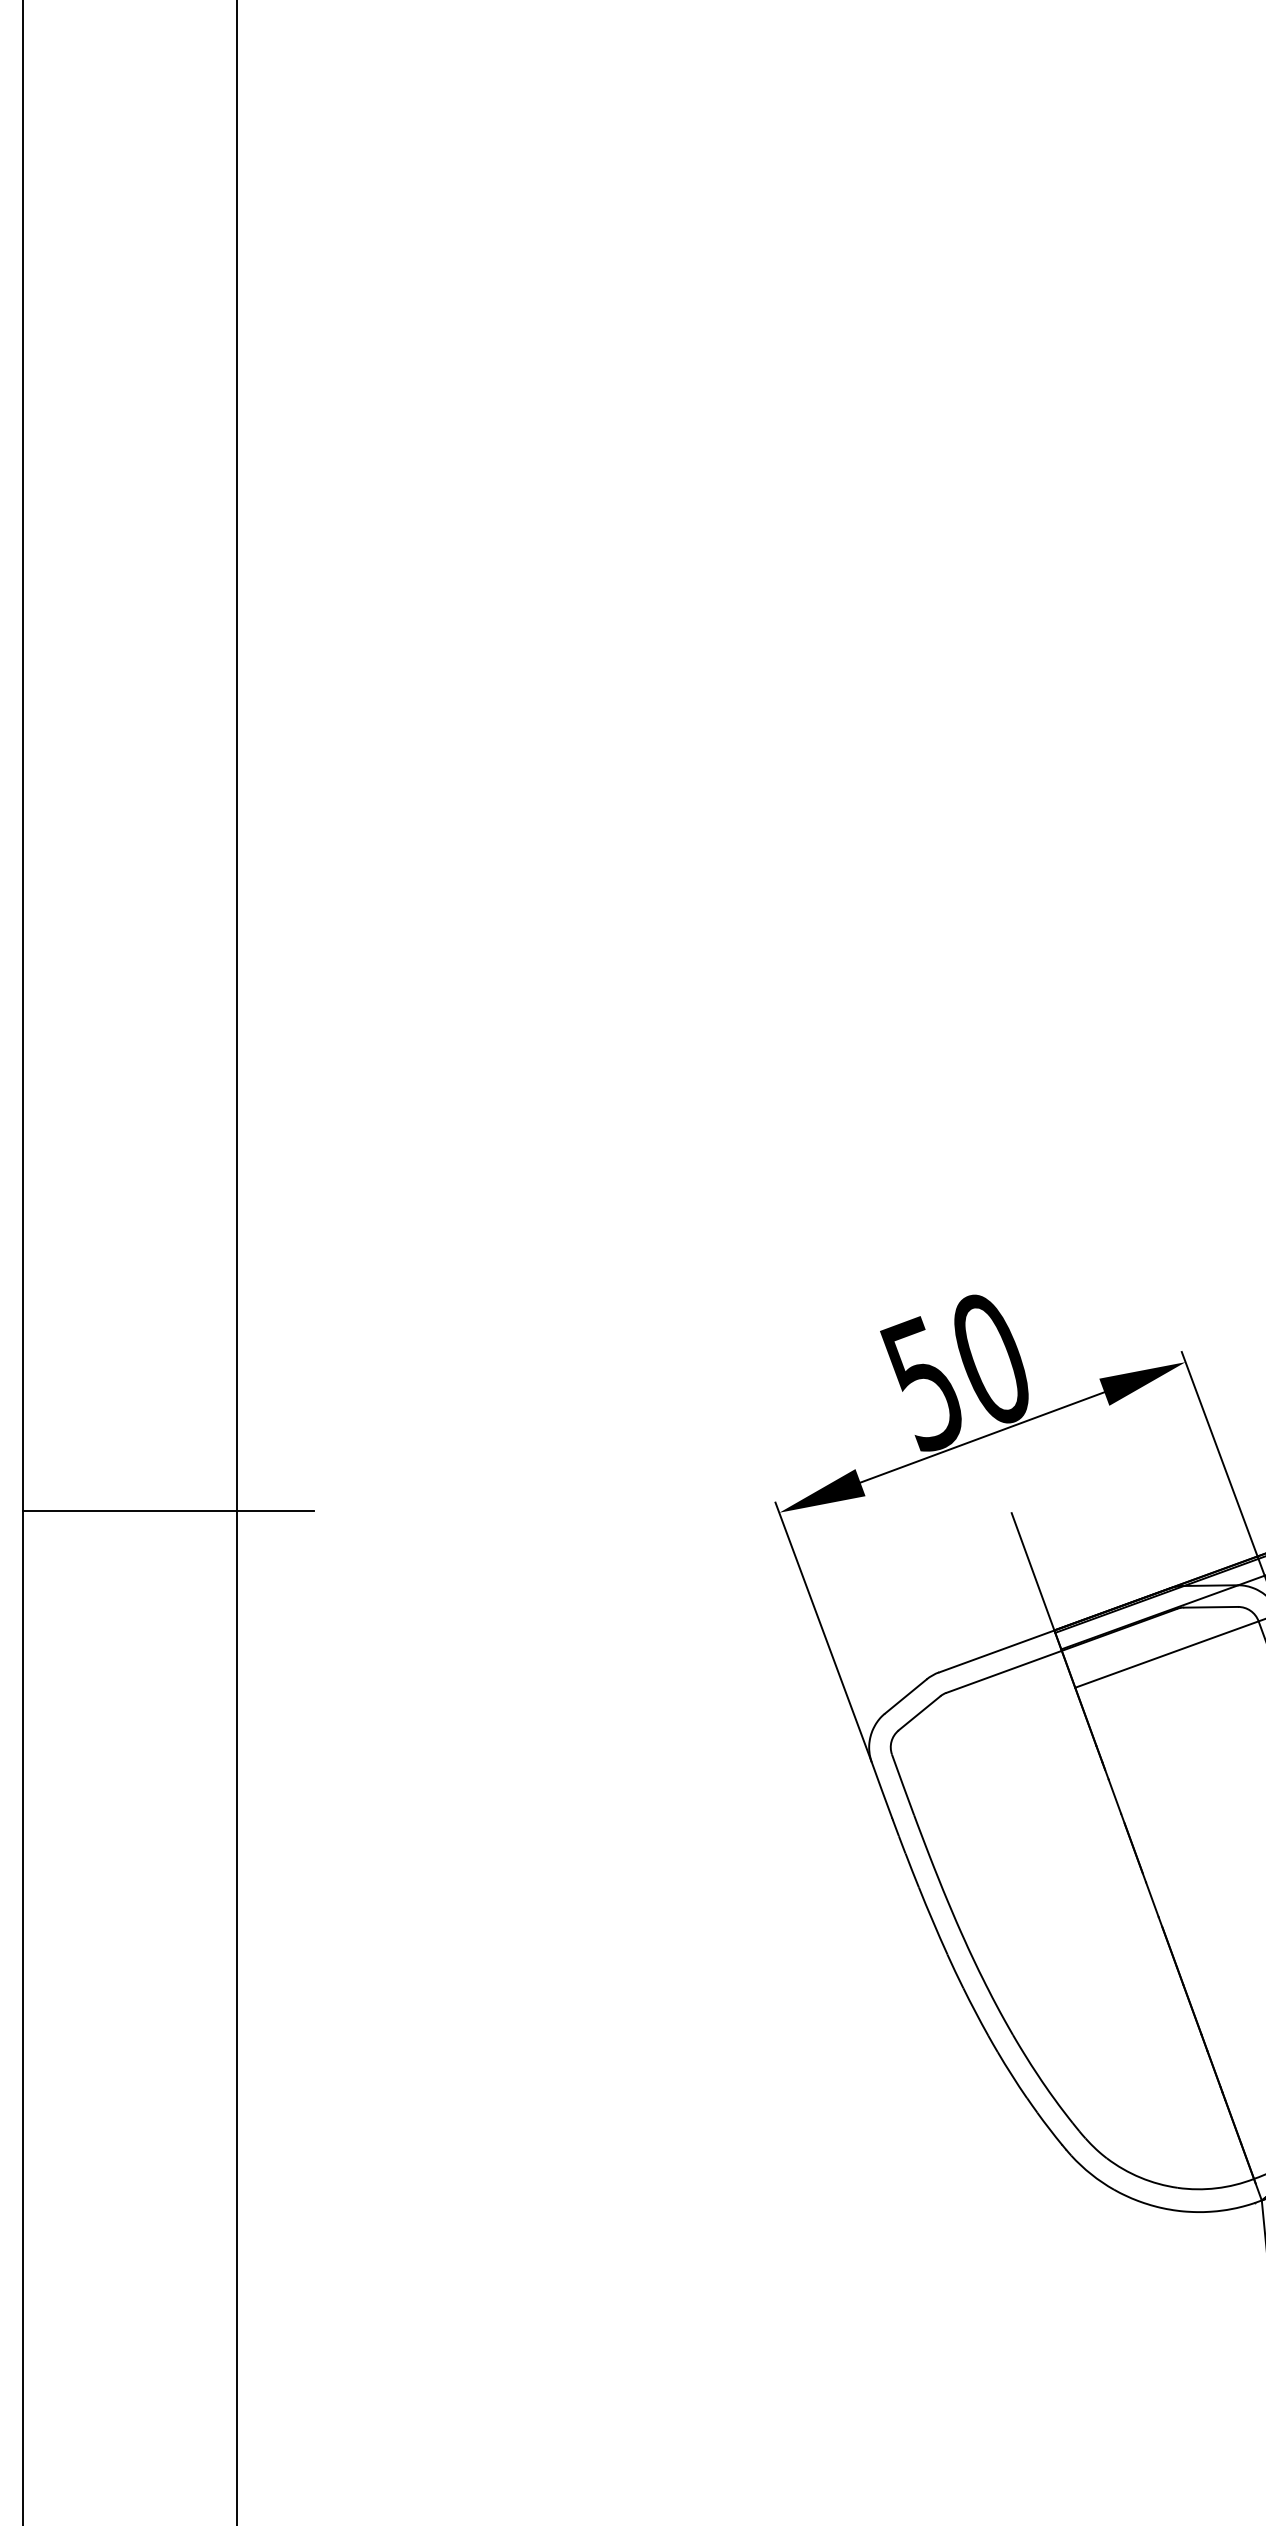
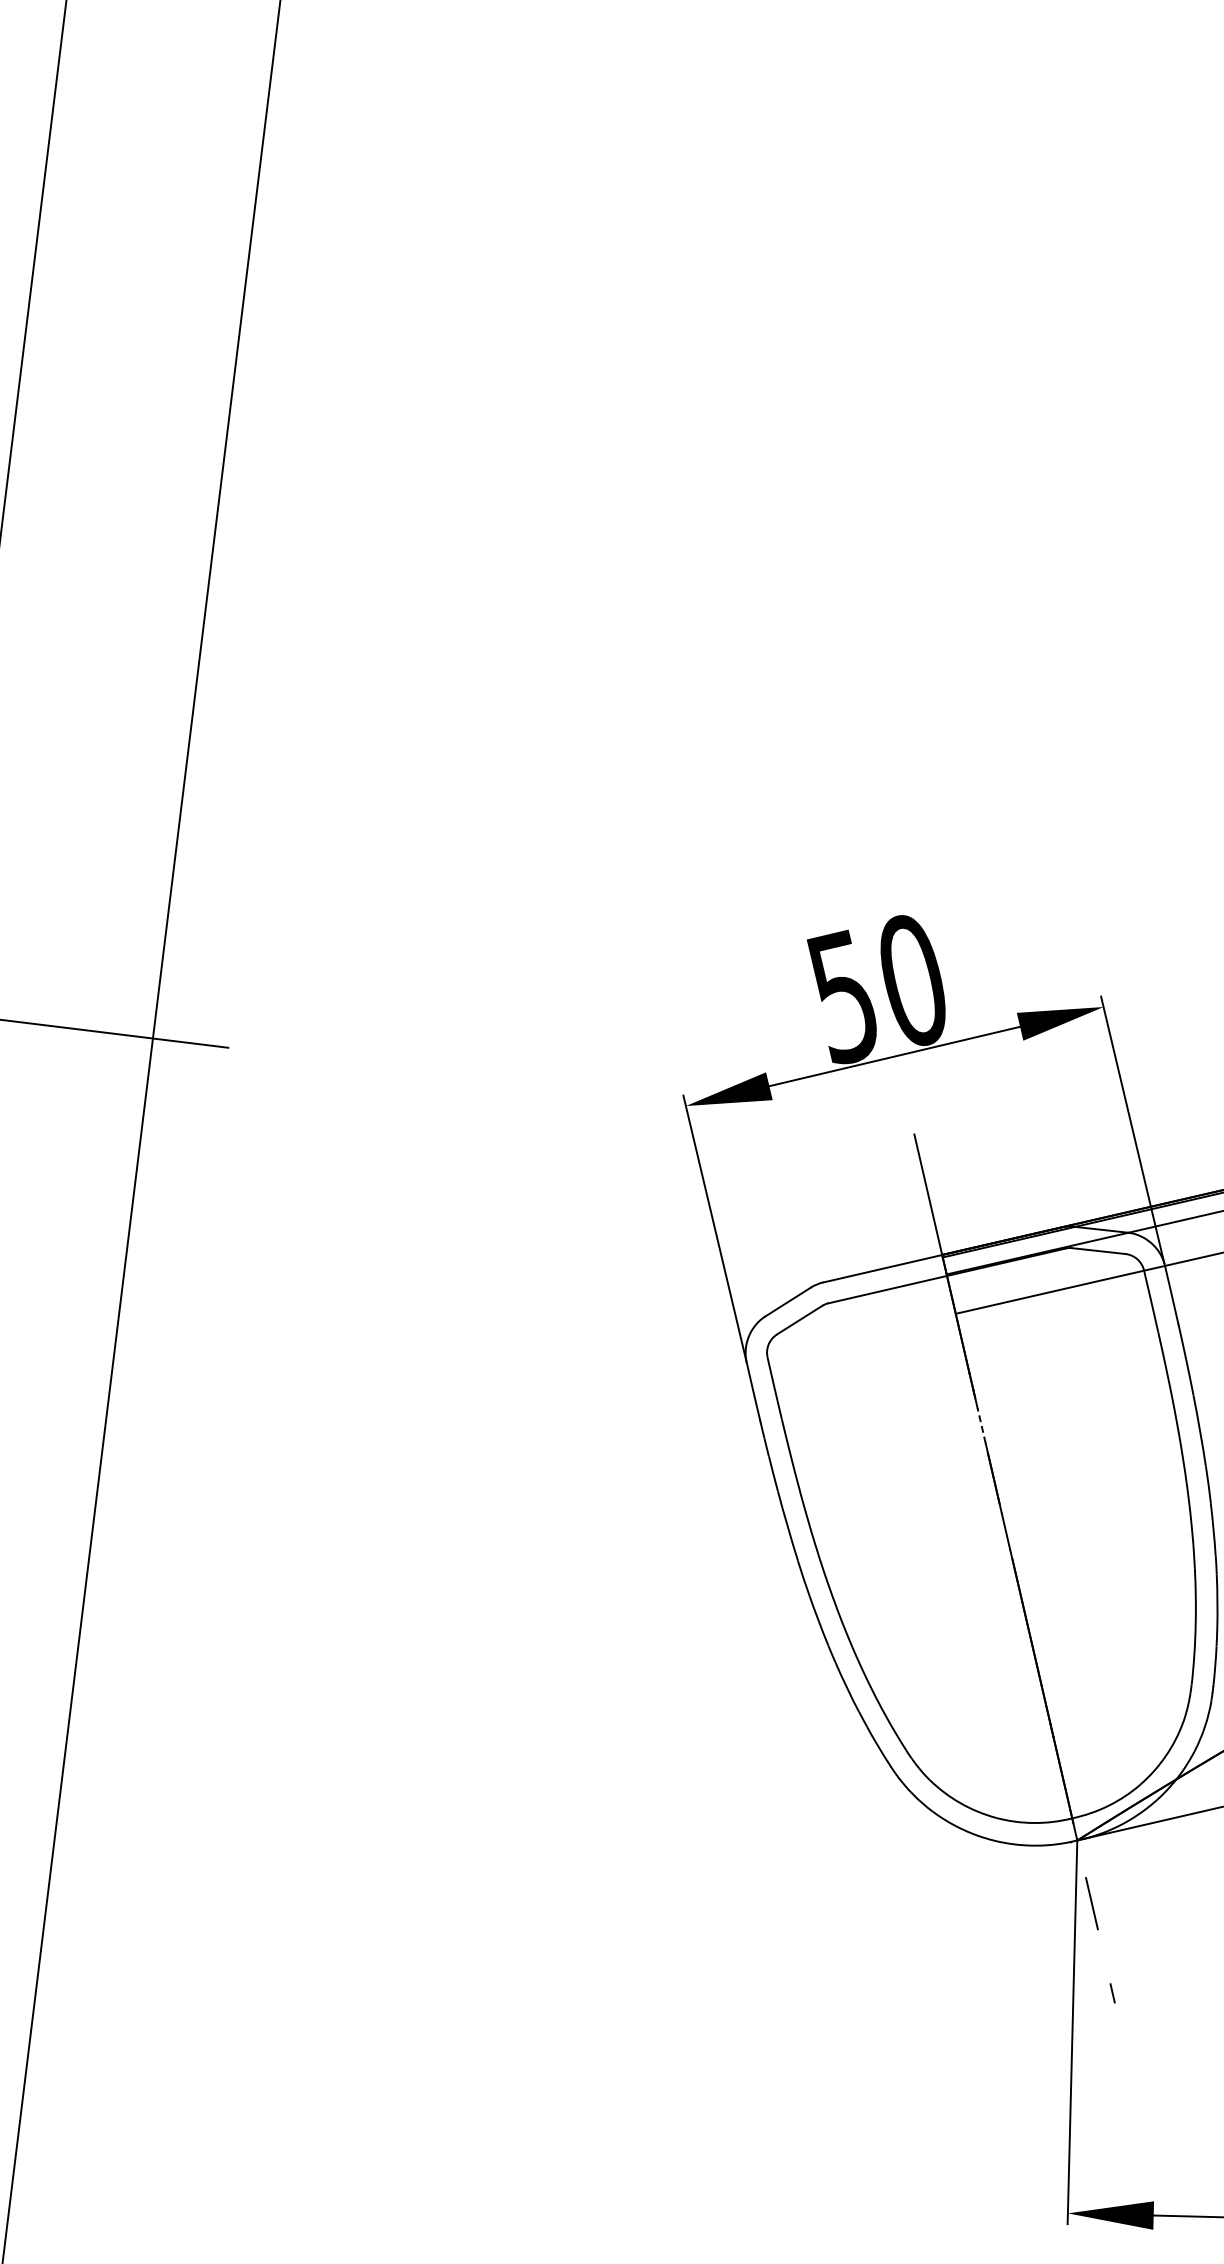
line: (1114, 1796) -> (981, 1425), solid -> dashed

